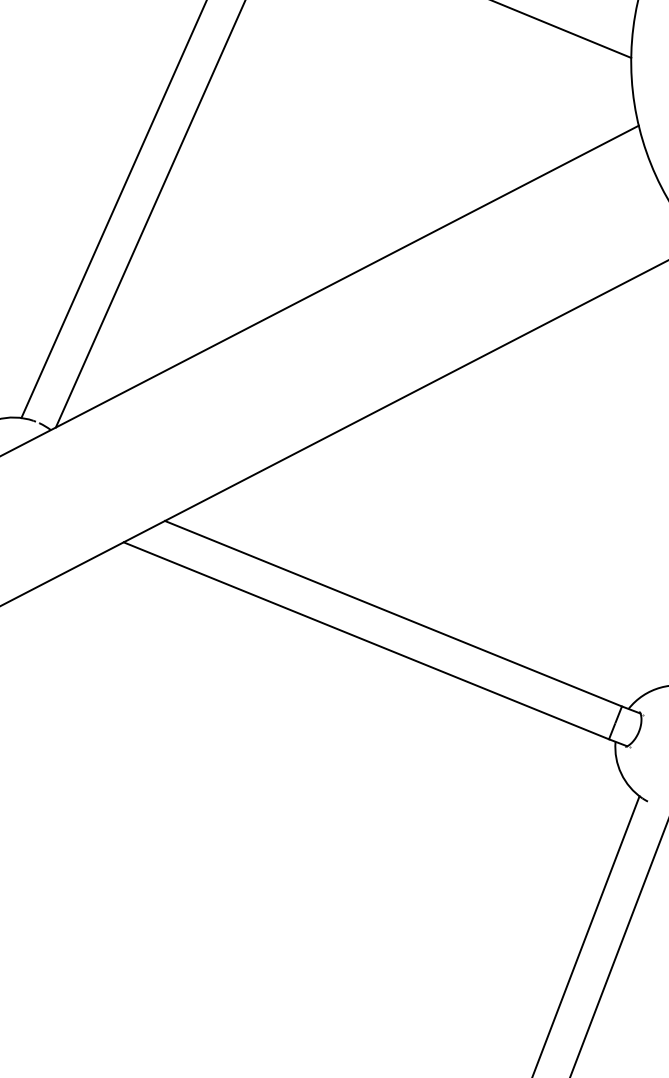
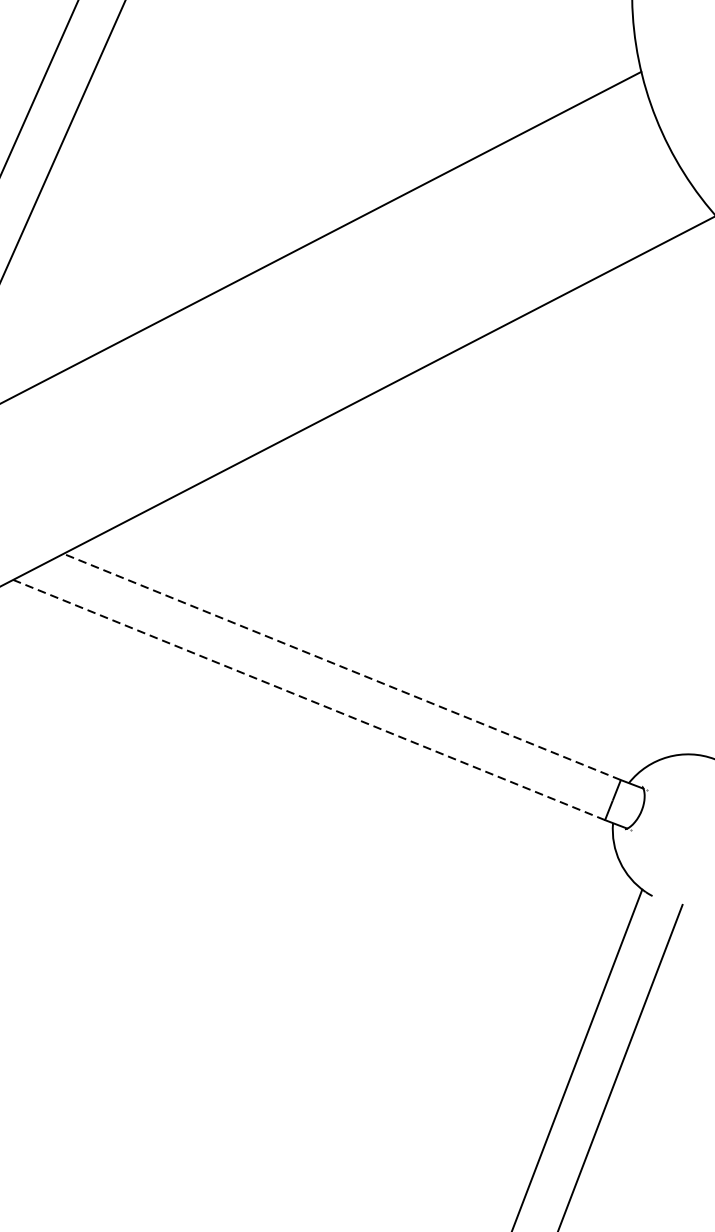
line: (393, 613) -> (342, 666), solid -> dashed
line: (366, 640) -> (309, 699), solid -> dashed

